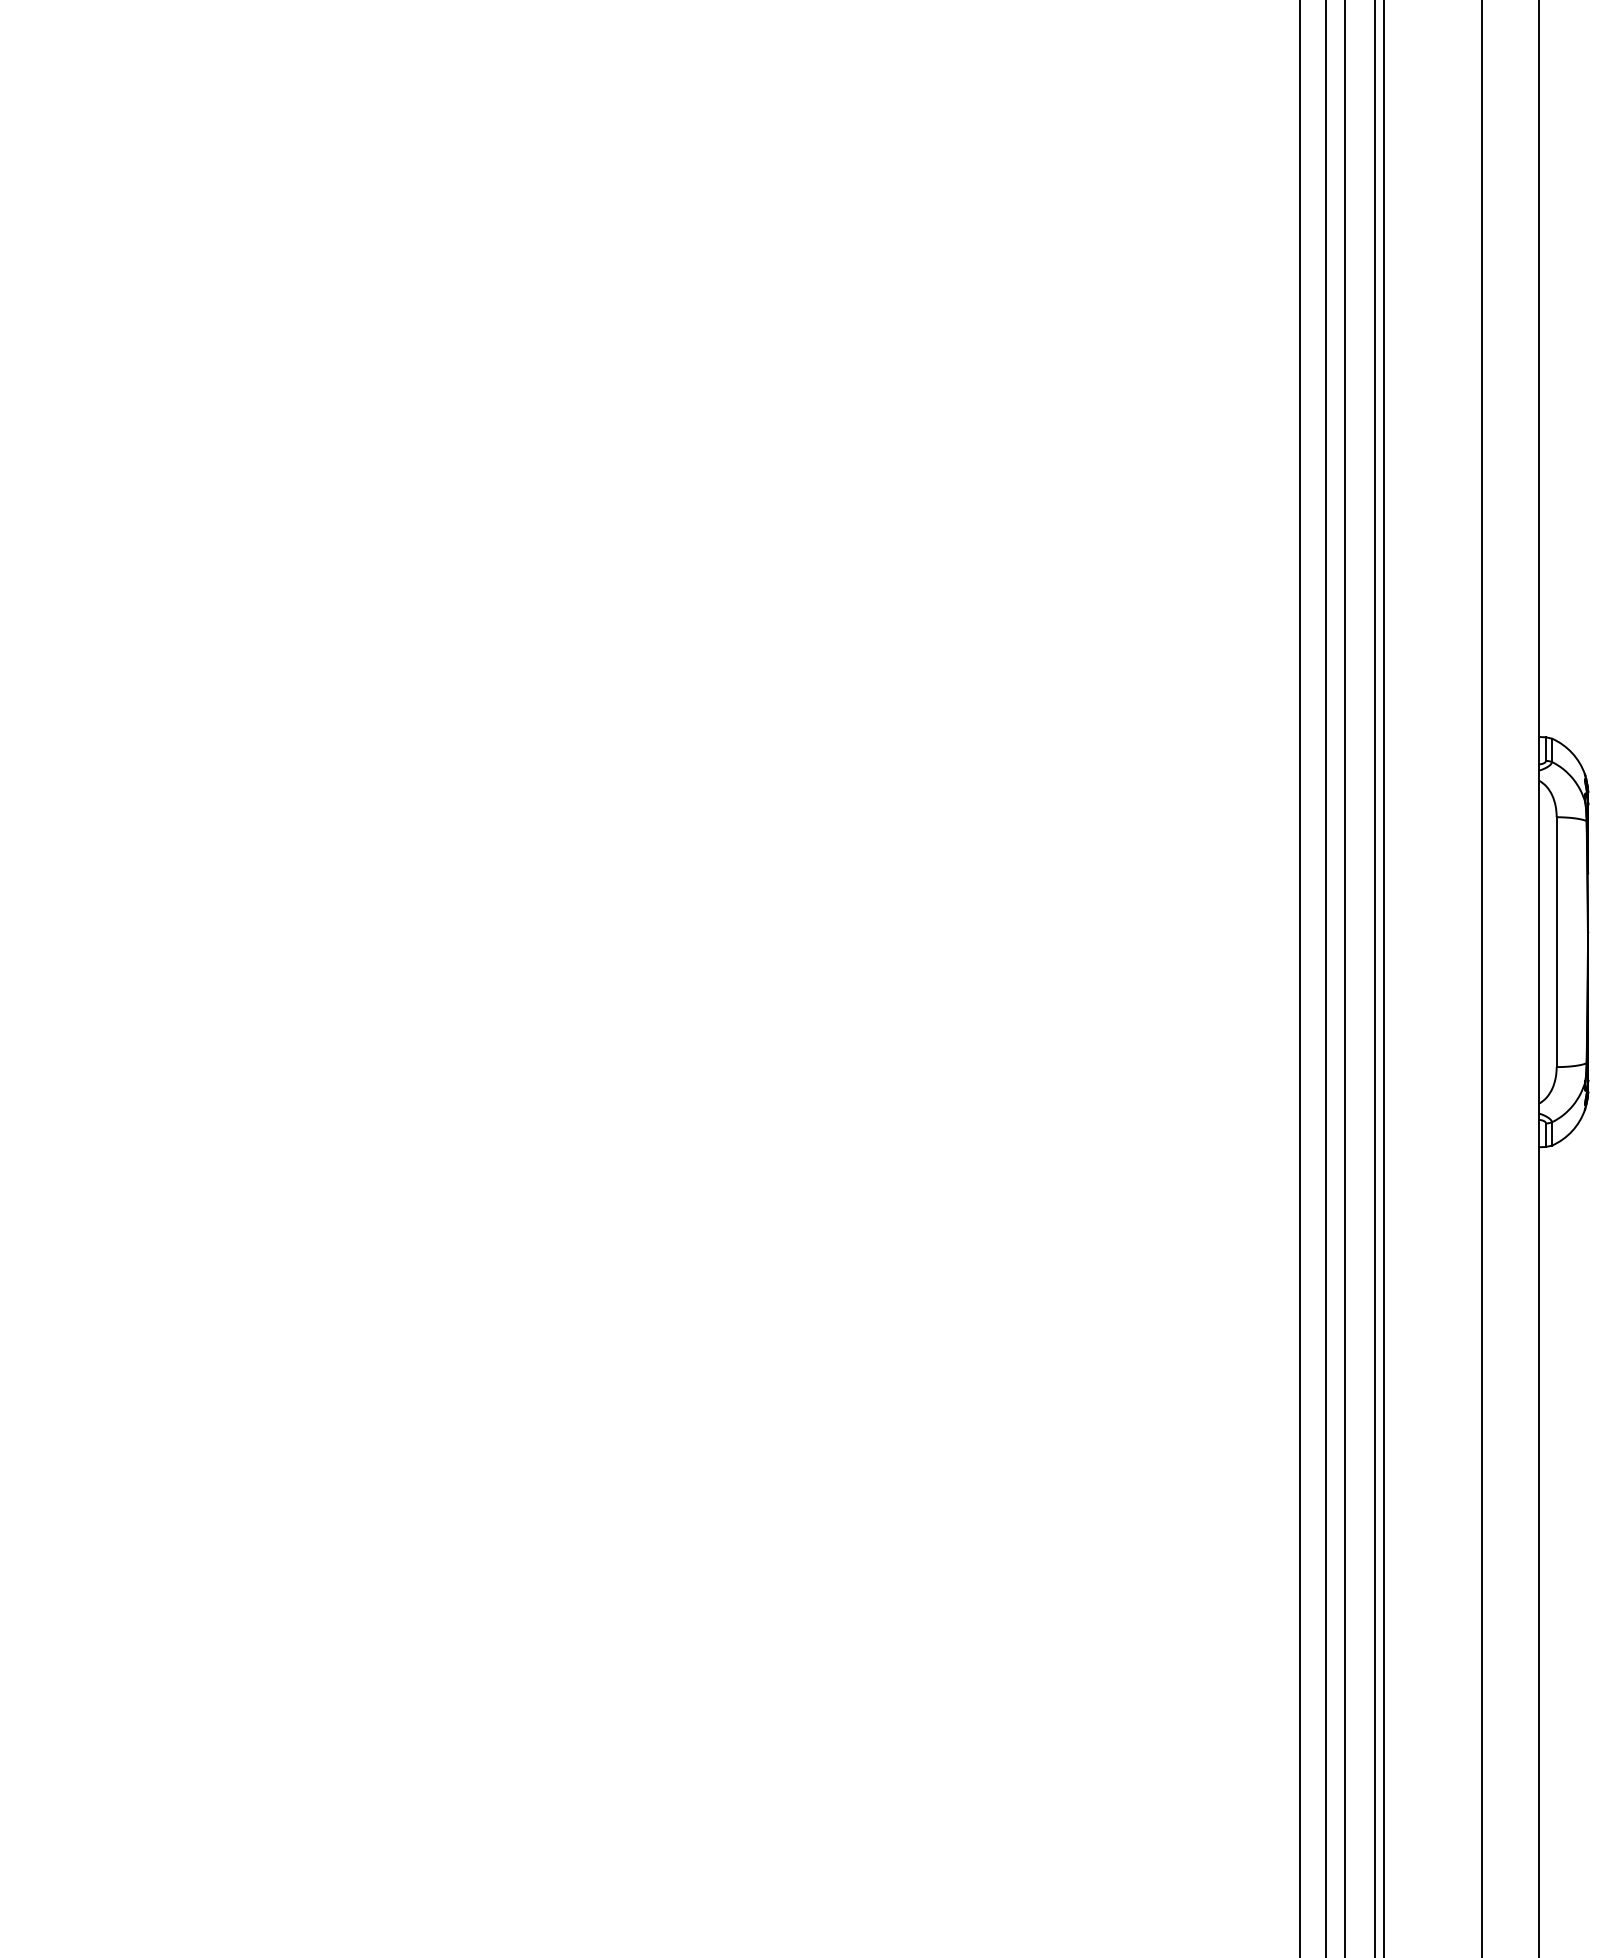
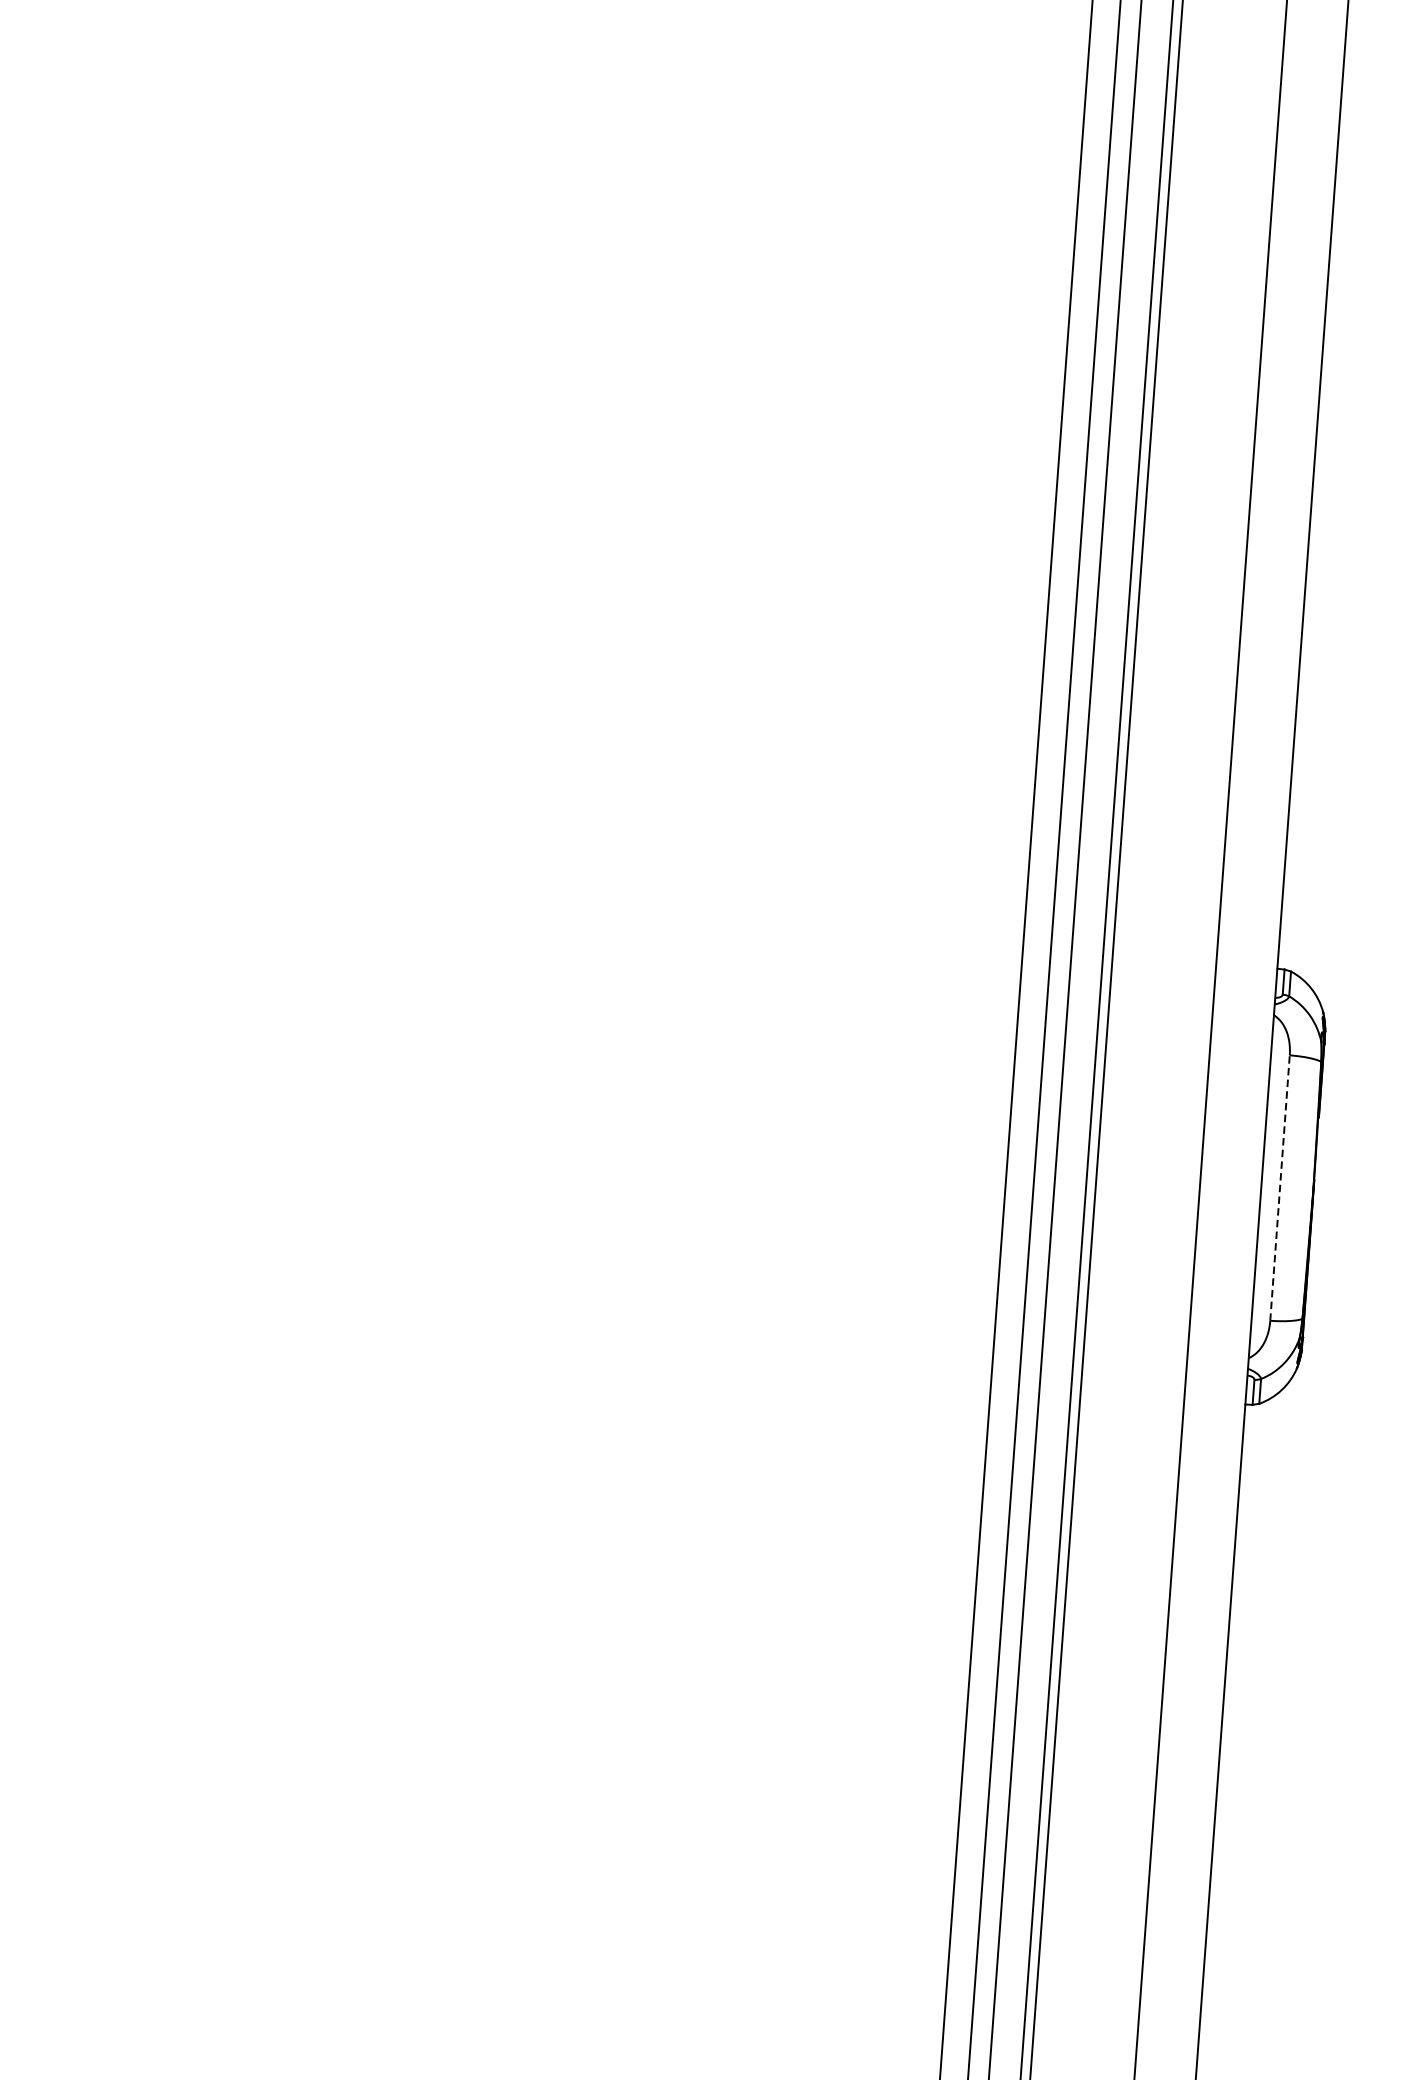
line: (1556, 942) -> (1279, 1188), solid -> dashed

